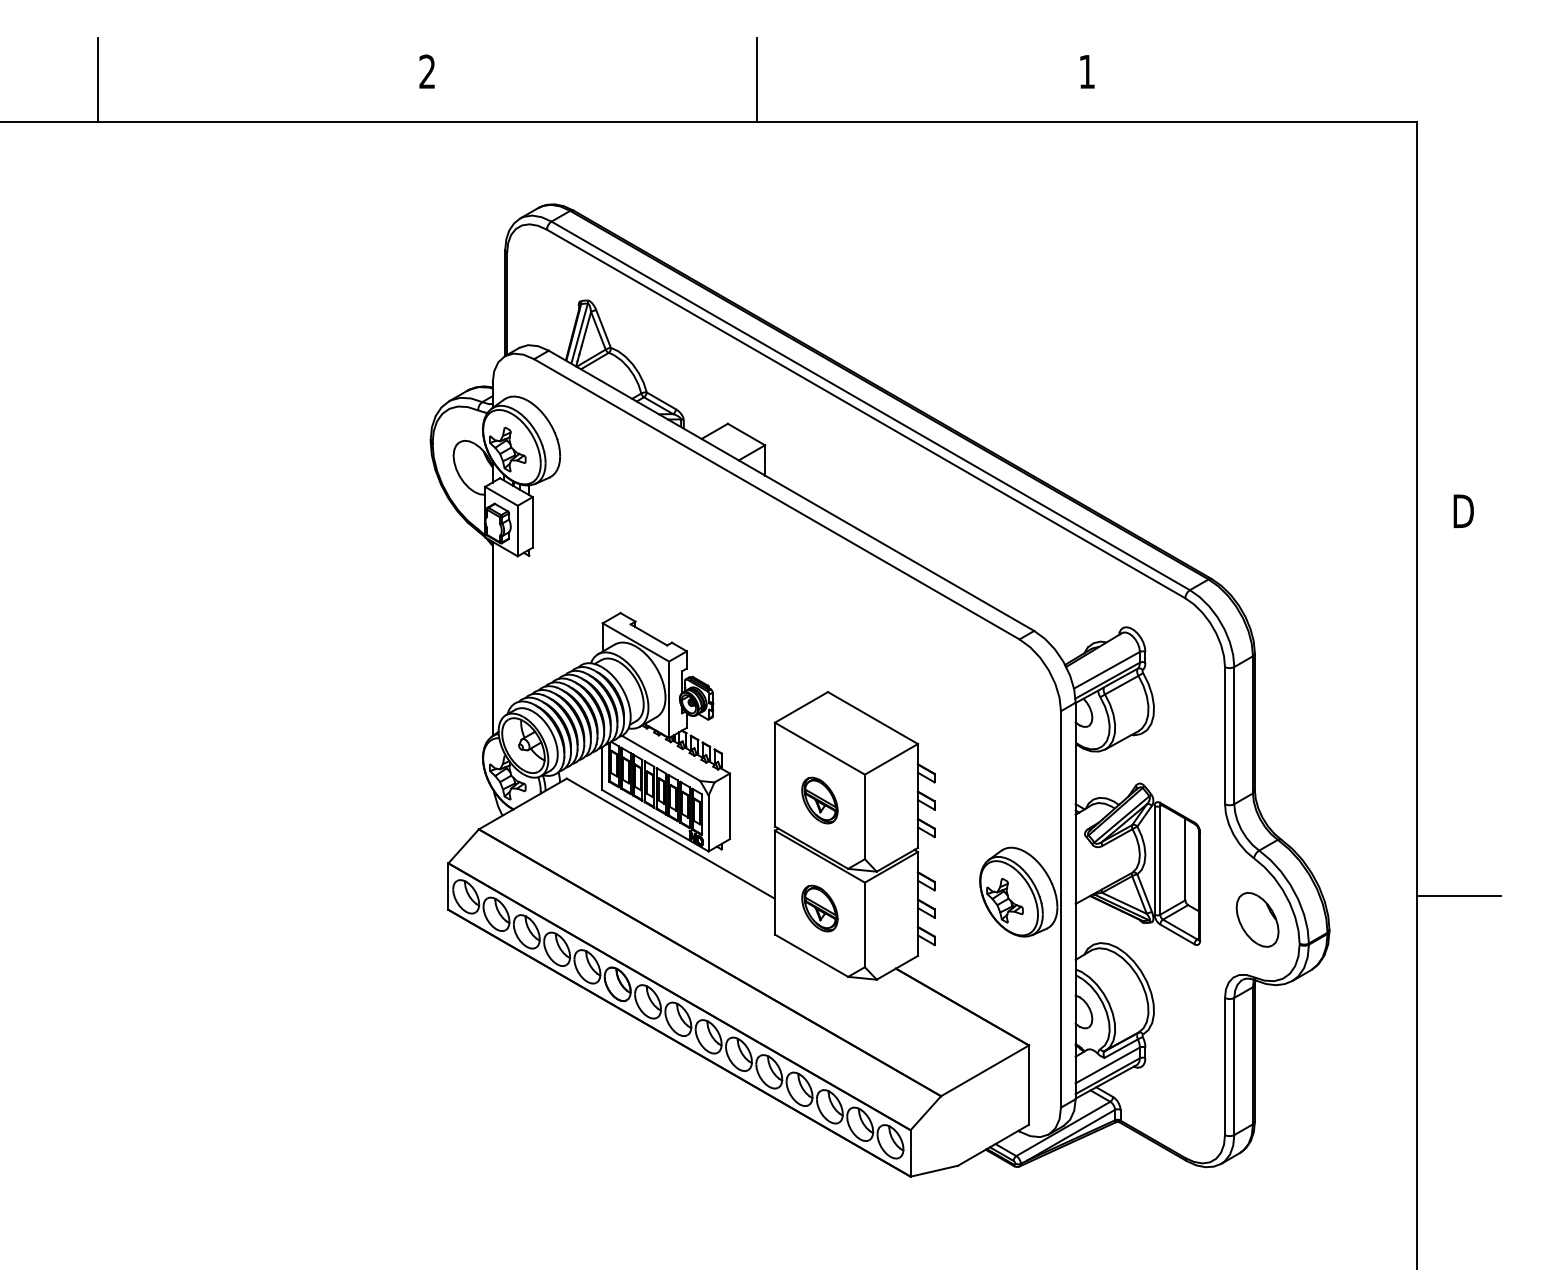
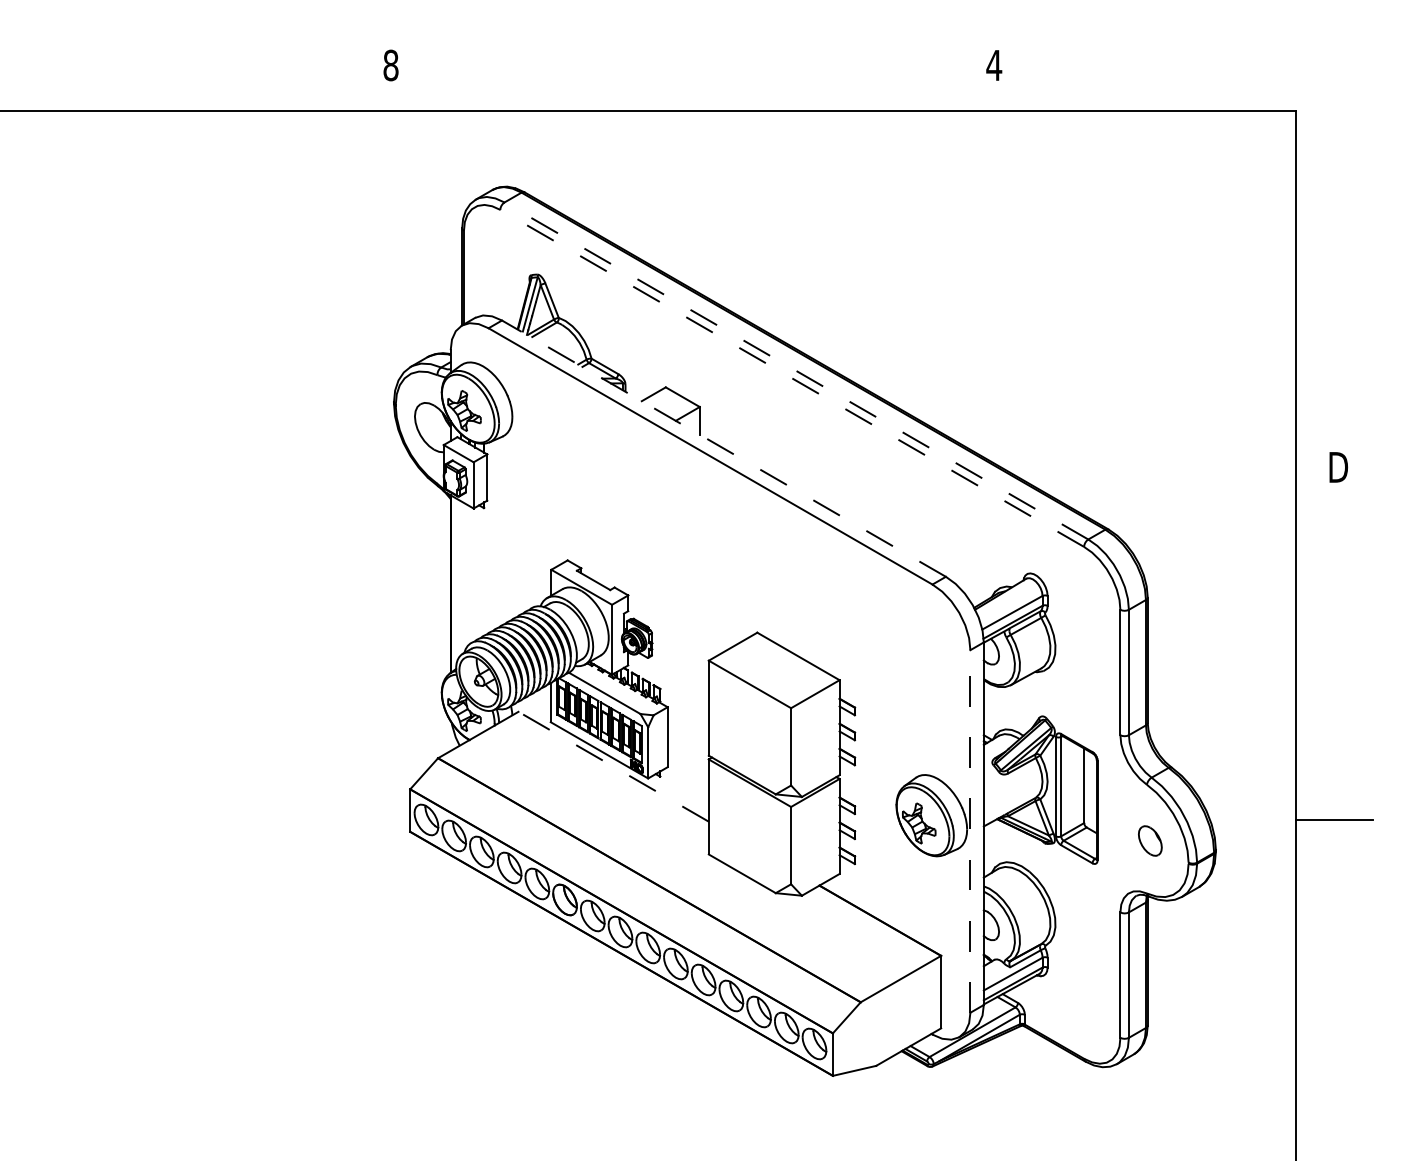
text: (426, 71) -> (390, 65), 2 -> 8
text: (1087, 71) -> (994, 65), 1 -> 4
line: (97, 79) -> (89, 72), removed
line: (757, 79) -> (692, 72), removed
line: (870, 405) -> (796, 370), solid -> dashed
line: (865, 414) -> (791, 378), solid -> dashed
line: (790, 490) -> (723, 448), solid -> dashed
part: (819, 800) -> (749, 731), removed
line: (670, 838) -> (613, 766), solid -> dashed
part: (819, 908) -> (749, 830), removed
line: (1061, 908) -> (970, 830), solid -> dashed
part: (1257, 919) -> (1150, 840), size x0.6

